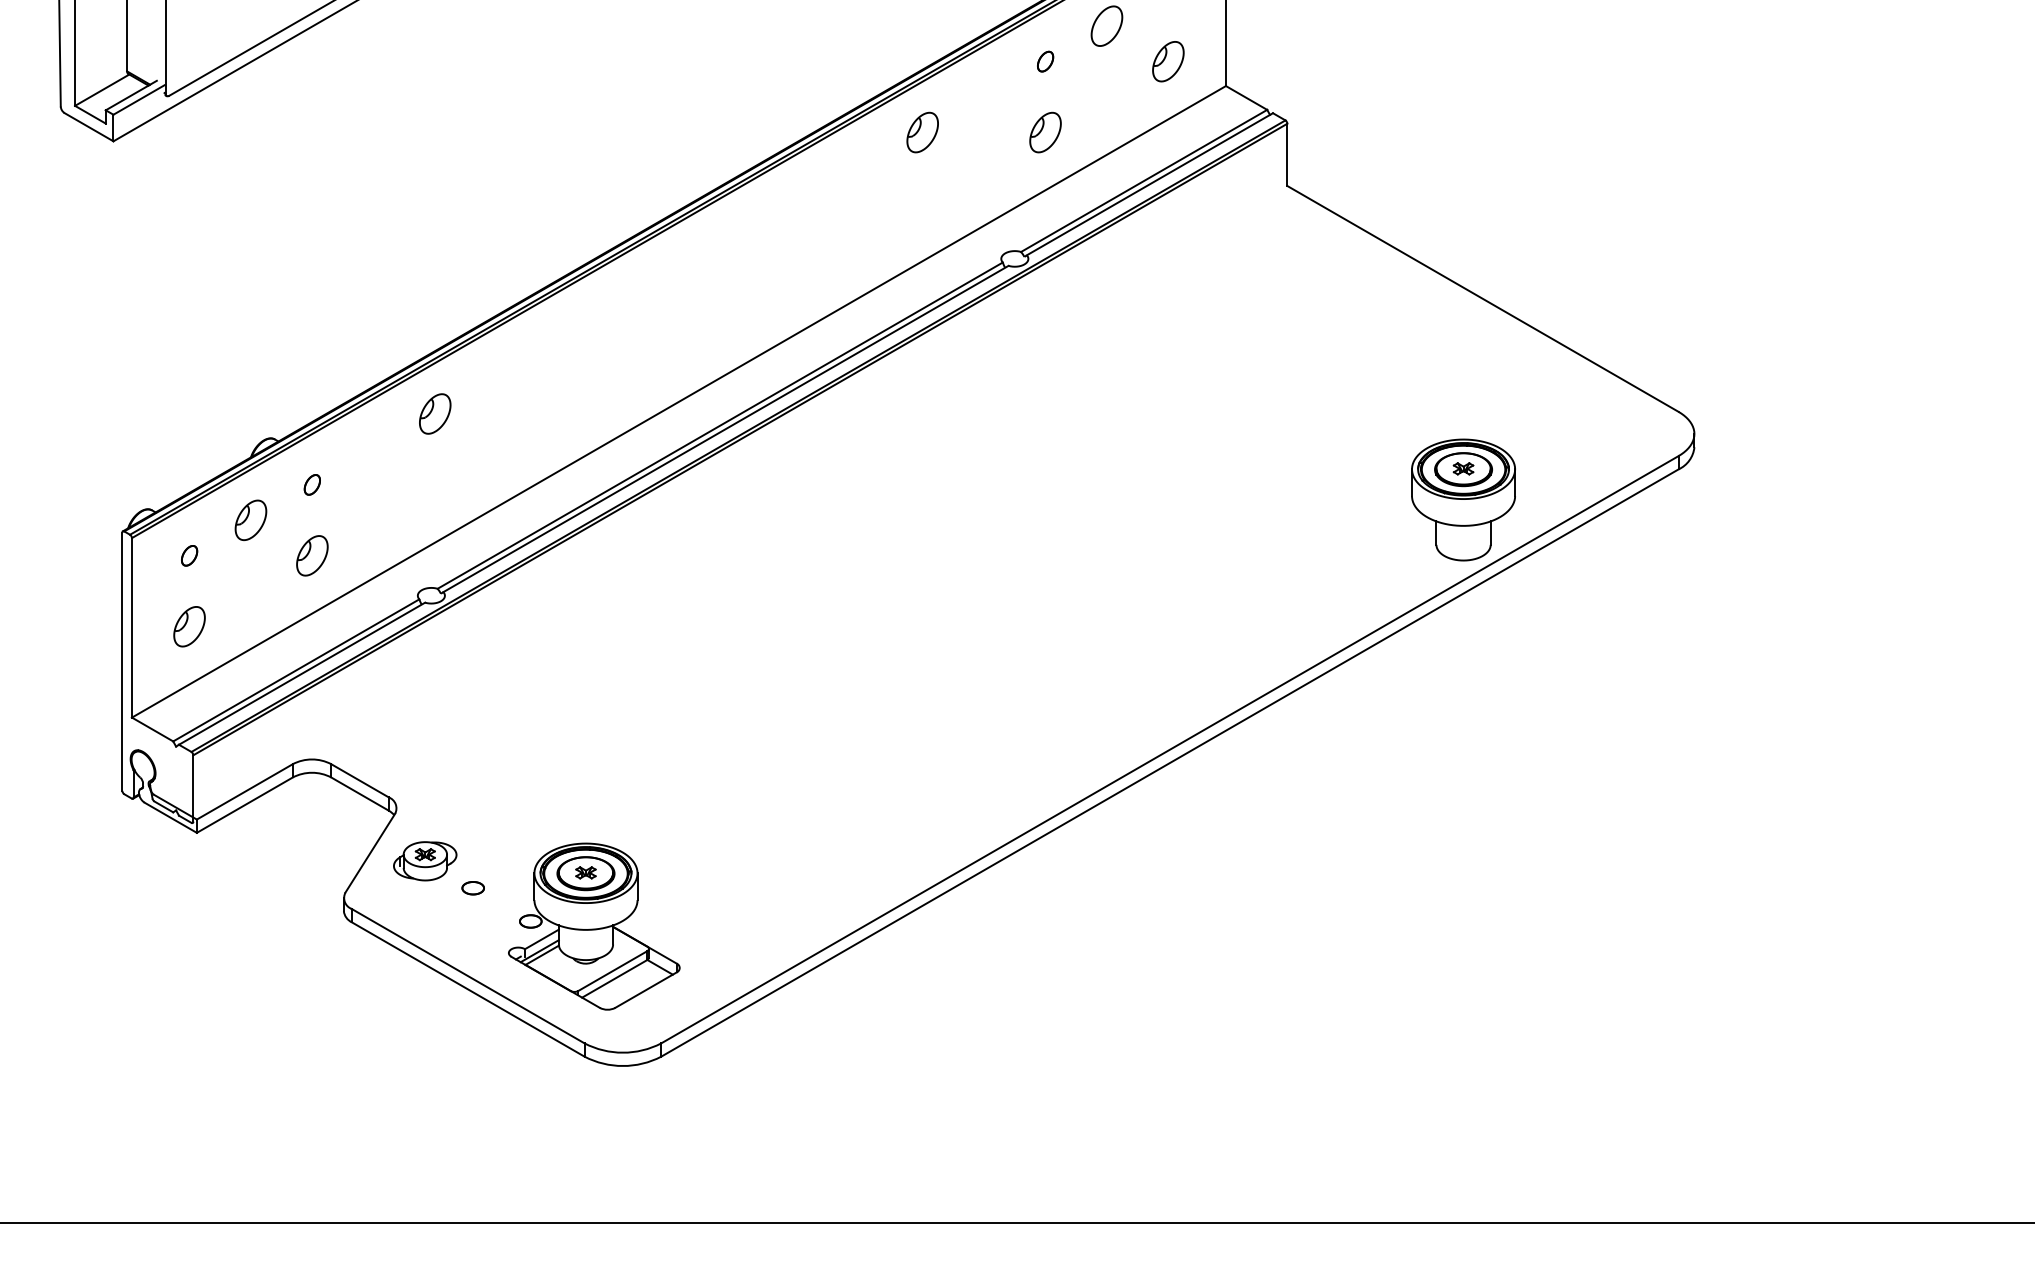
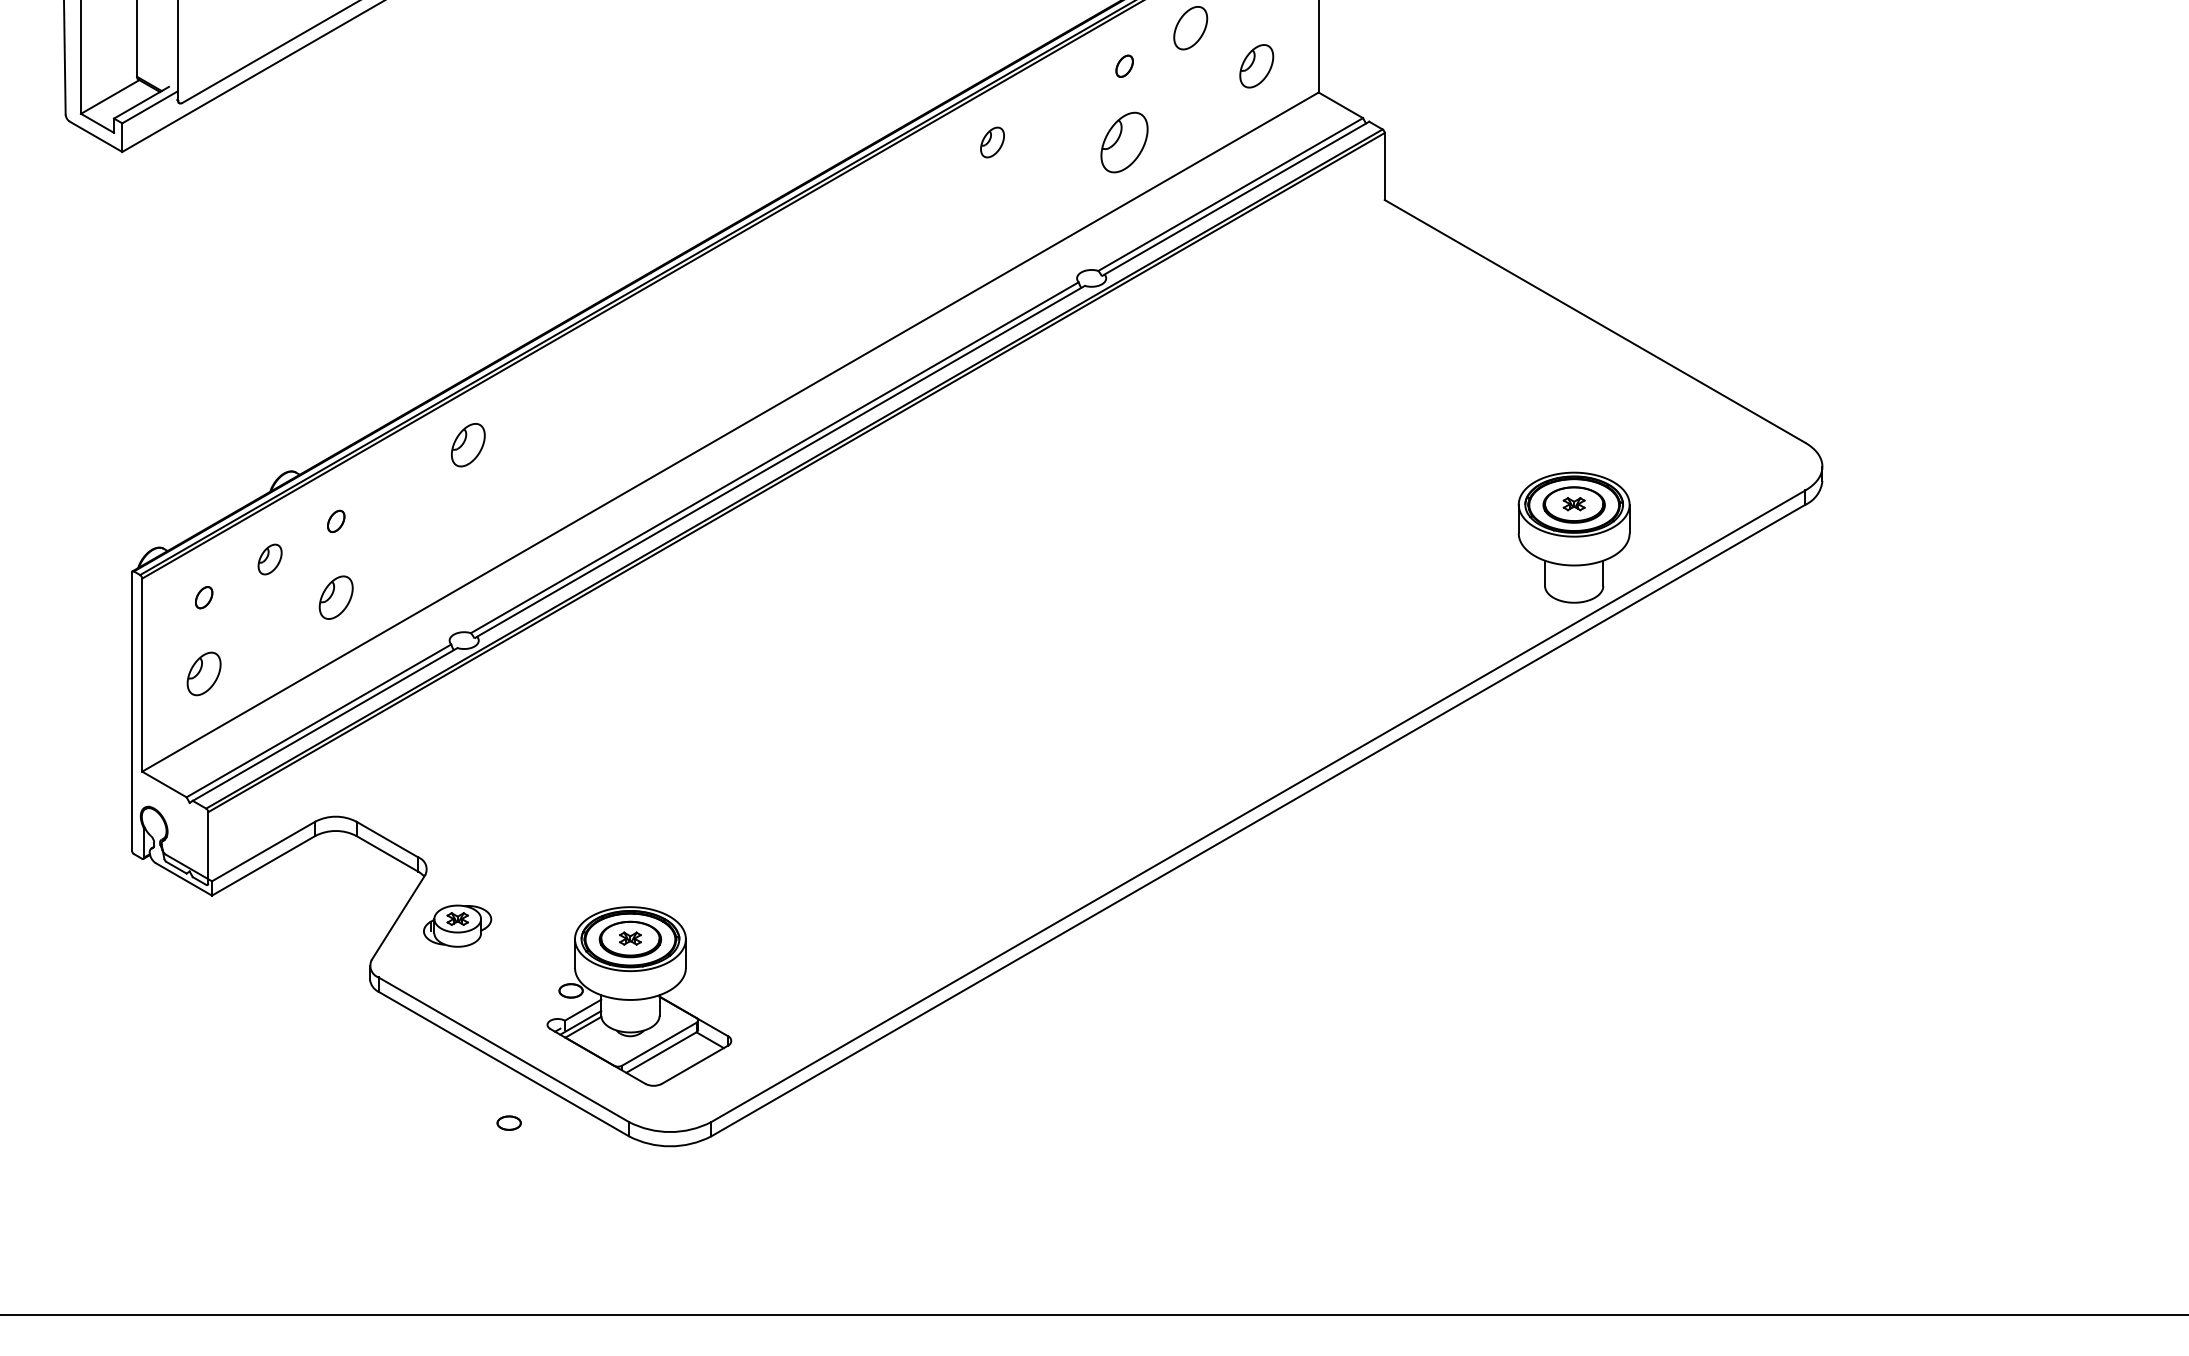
part: (922, 132) -> (992, 142), size x0.7
part: (1045, 132) -> (1124, 142), size x1.4
part: (250, 520) -> (269, 559), size x0.7
part: (472, 887) -> (508, 1122), moved

